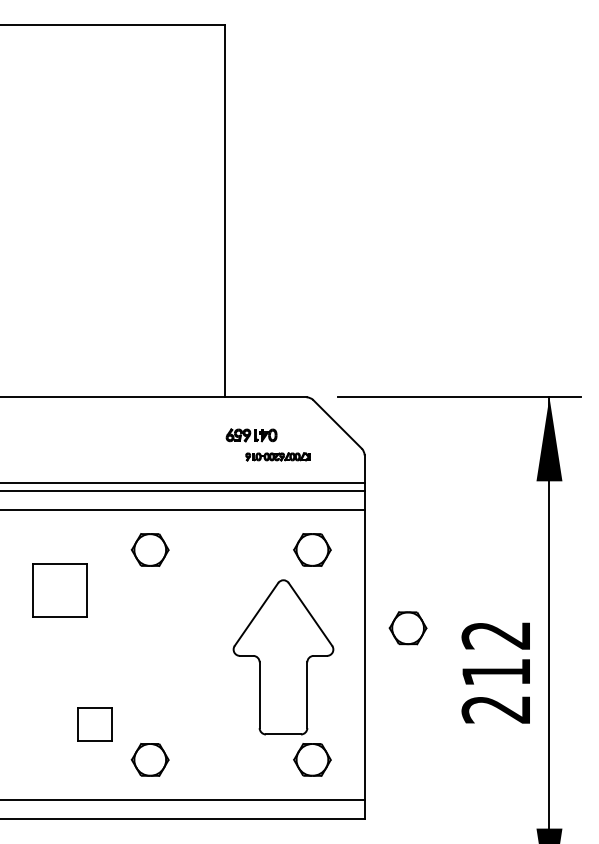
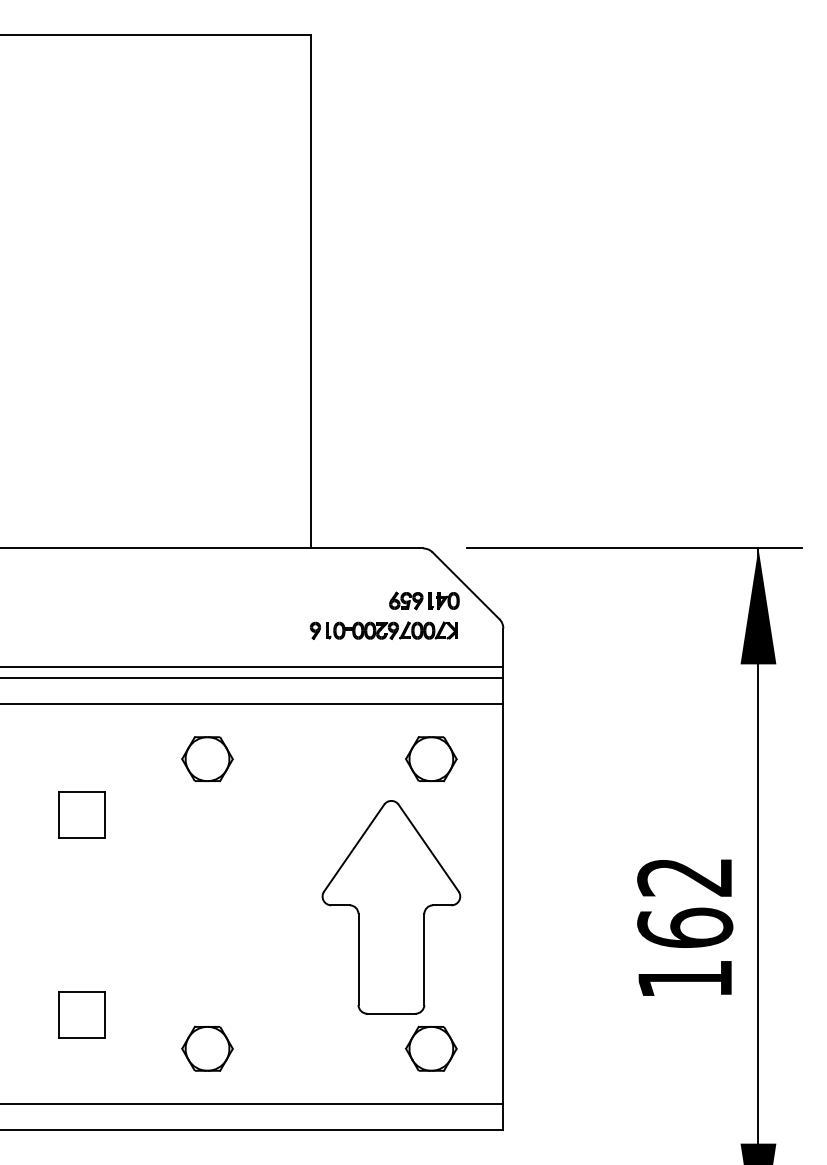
part: (251, 435) -> (424, 600), moved
part: (277, 456) -> (383, 630), size x1.67
part: (58, 590) -> (81, 814), size x0.62
part: (408, 628) -> (563, 867), removed
text: (496, 690) -> (685, 952), 212 -> 162
part: (94, 724) -> (81, 1014), moved

